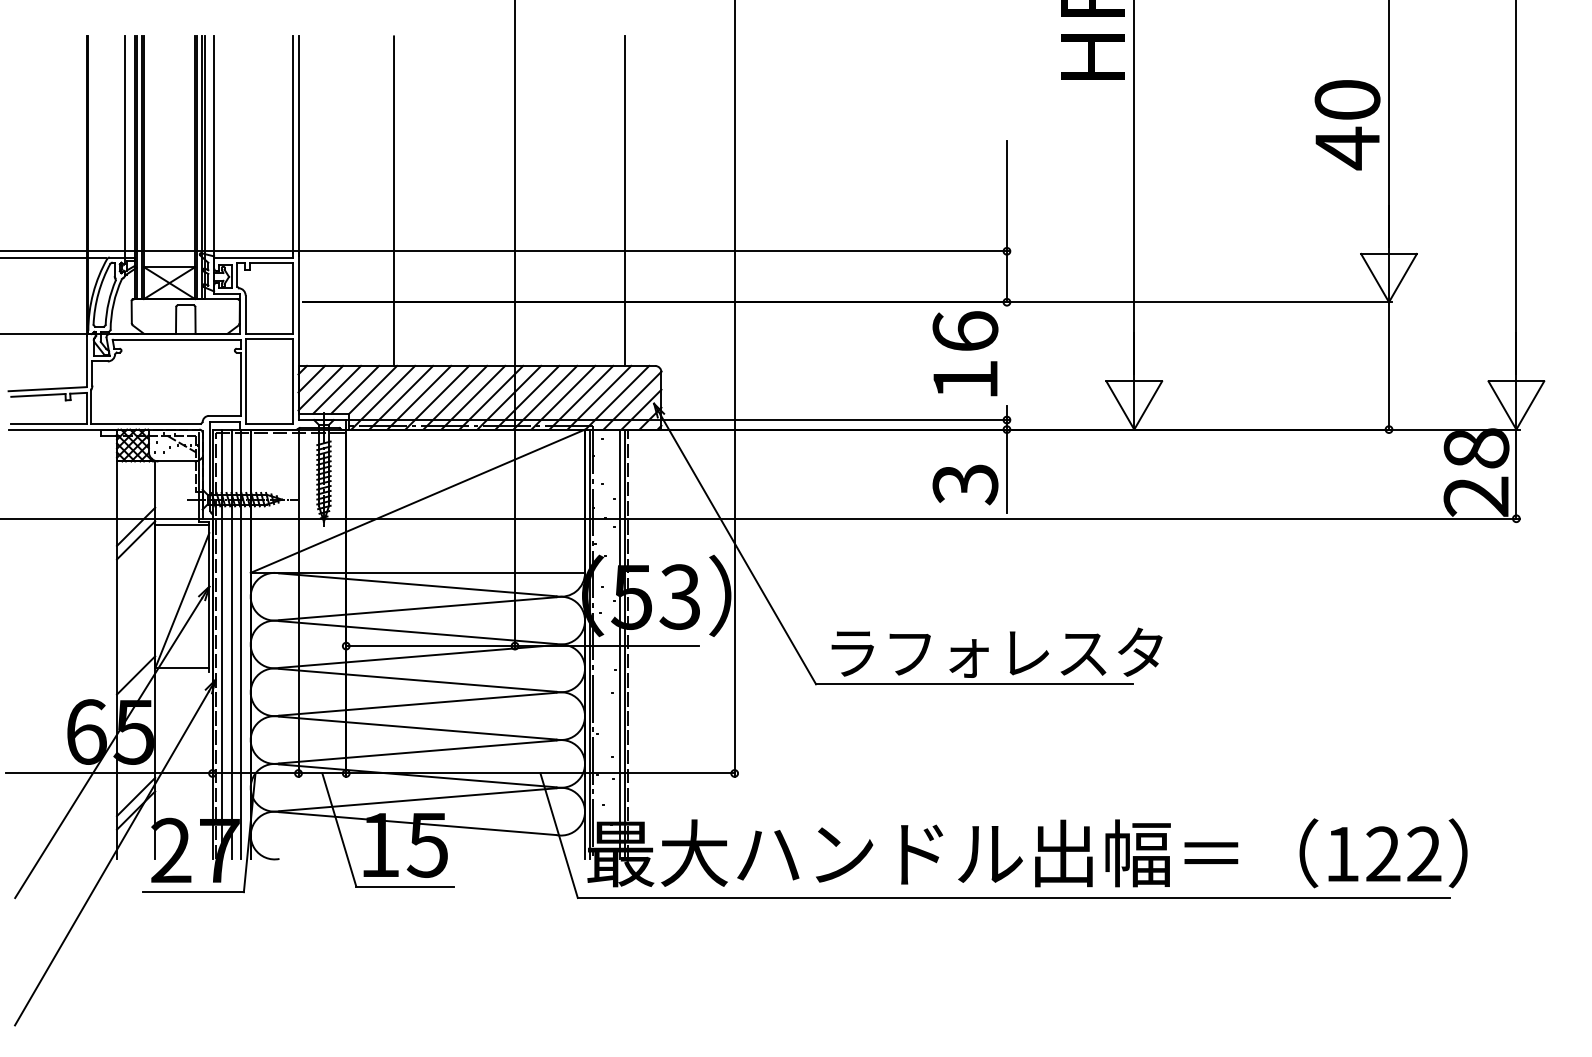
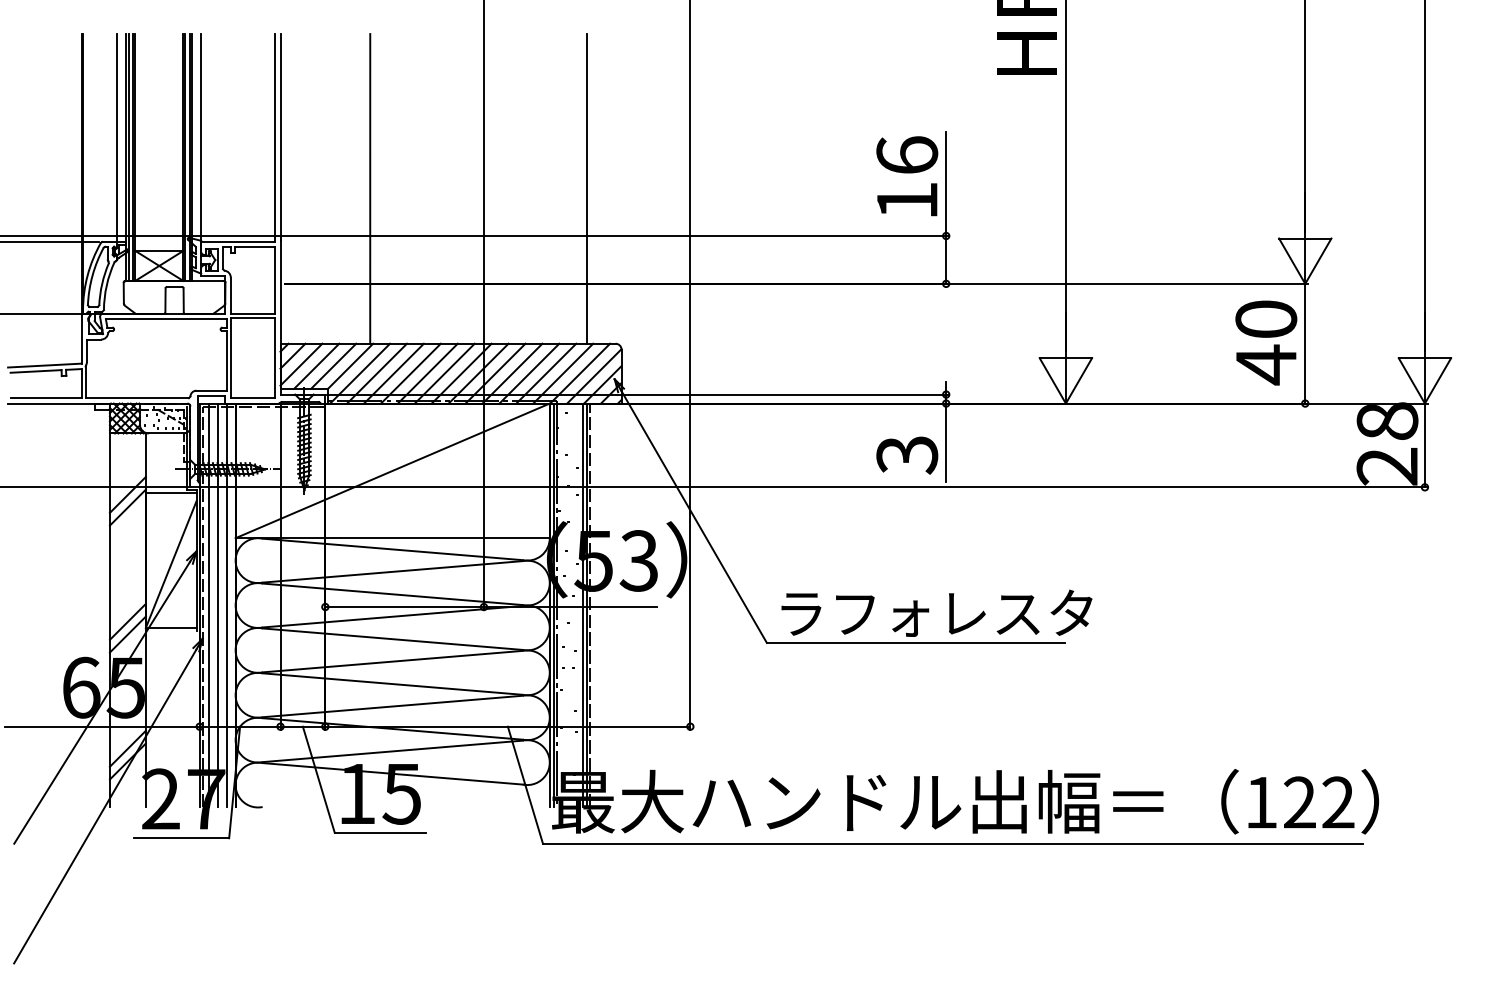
text: (1347, 125) -> (1266, 343), moved
text: (965, 353) -> (907, 176), moved
line: (136, 661) -> (128, 621), added

